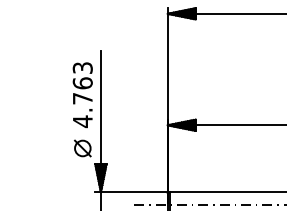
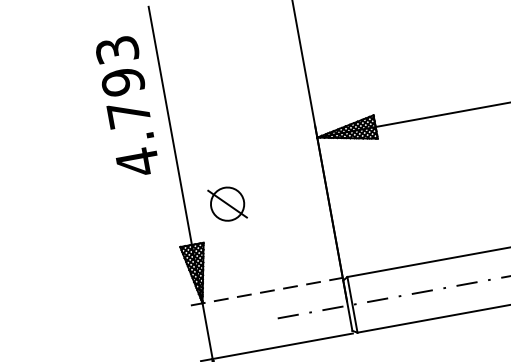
text: (82, 83) -> (122, 82), 4.763 -> 4.793
part: (82, 148) -> (226, 204), moved
line: (132, 192) -> (268, 291), solid -> dashed

